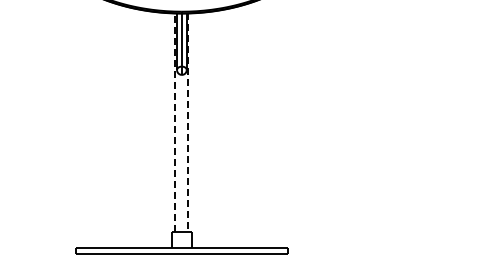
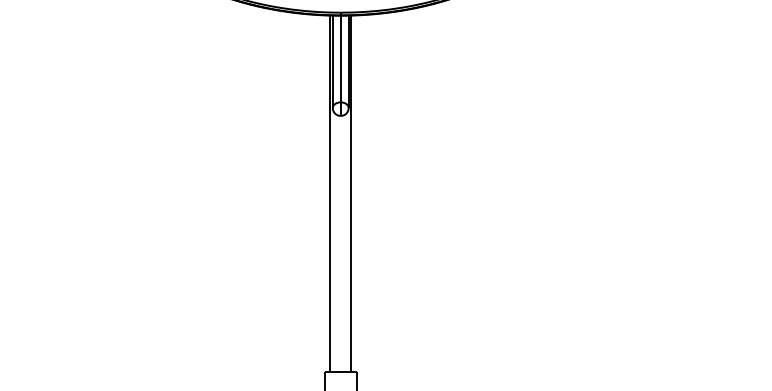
line: (175, 122) -> (330, 193), dashed -> solid
line: (188, 123) -> (351, 195), dashed -> solid

